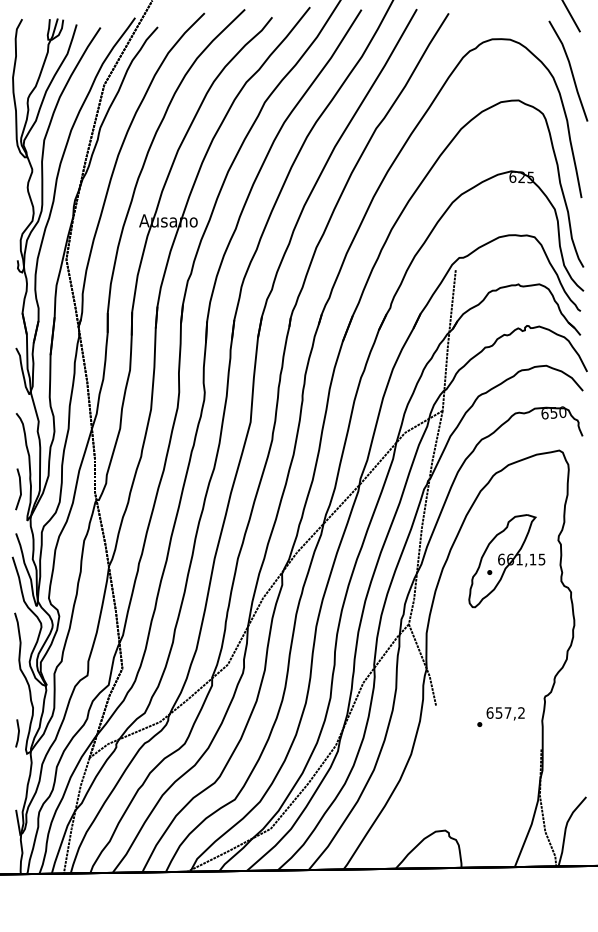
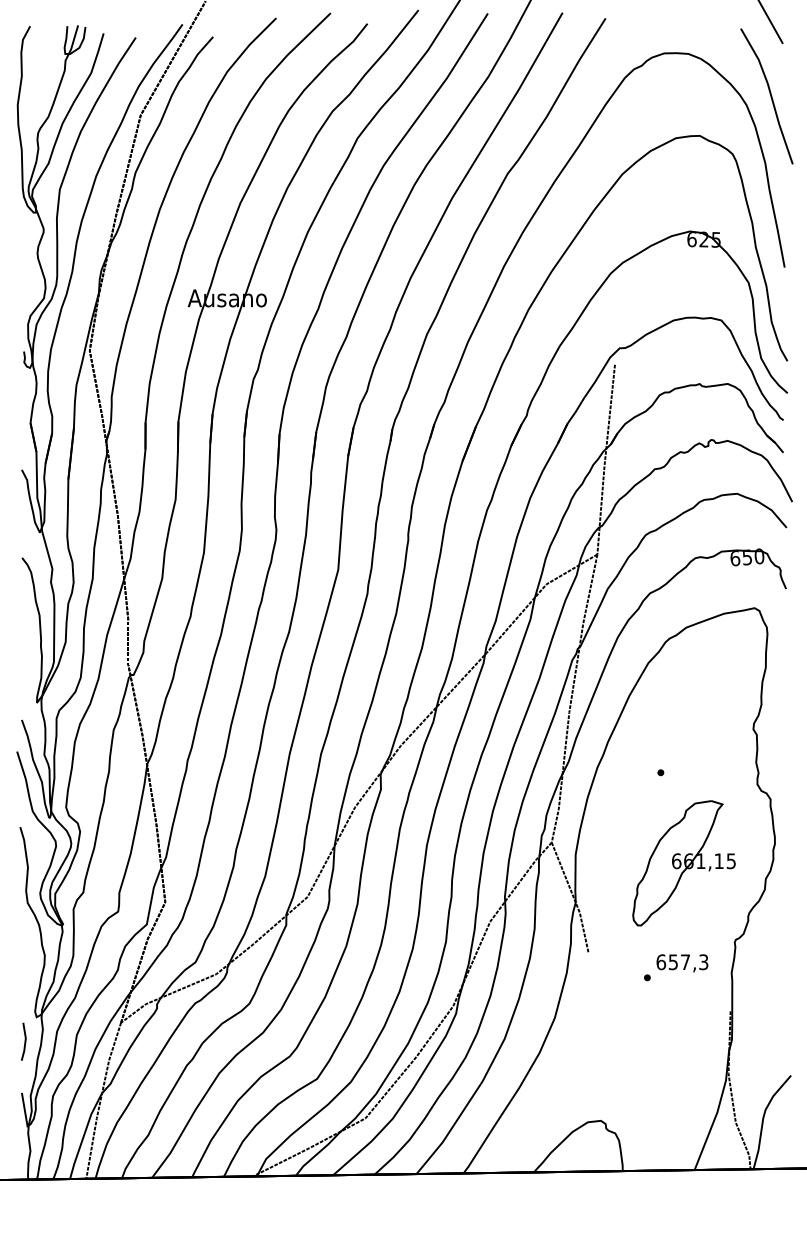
line: (20, 489) -> (27, 660), removed
part: (506, 561) -> (683, 863), moved
text: (521, 713) -> (703, 962), 657,2 -> 657,3
line: (18, 733) -> (24, 1041), moved

